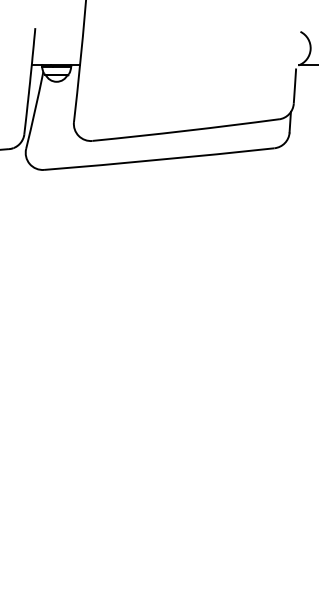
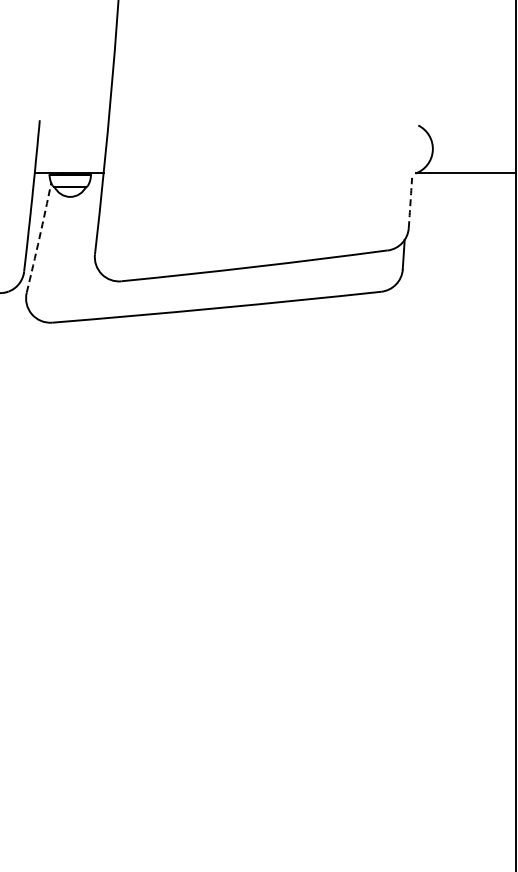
arc: (294, 86) -> (410, 203), solid -> dashed
arc: (35, 110) -> (39, 237), solid -> dashed

